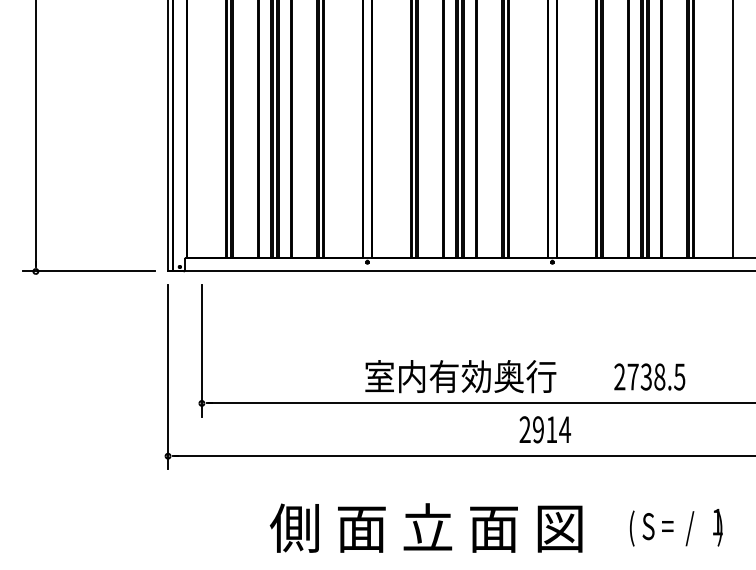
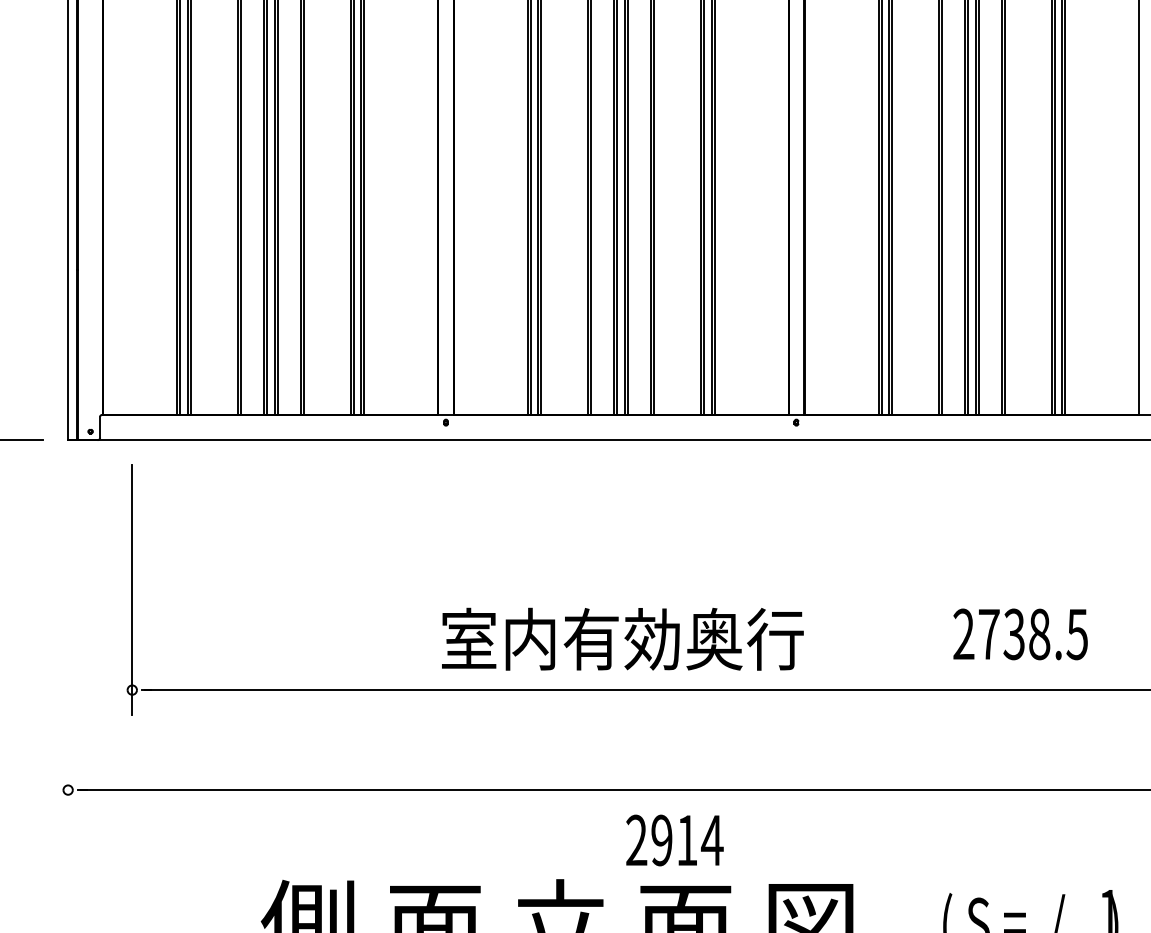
line: (168, 376) -> (68, 639), removed
text: (649, 376) -> (1020, 633), moved
text: (545, 429) -> (675, 839), moved

